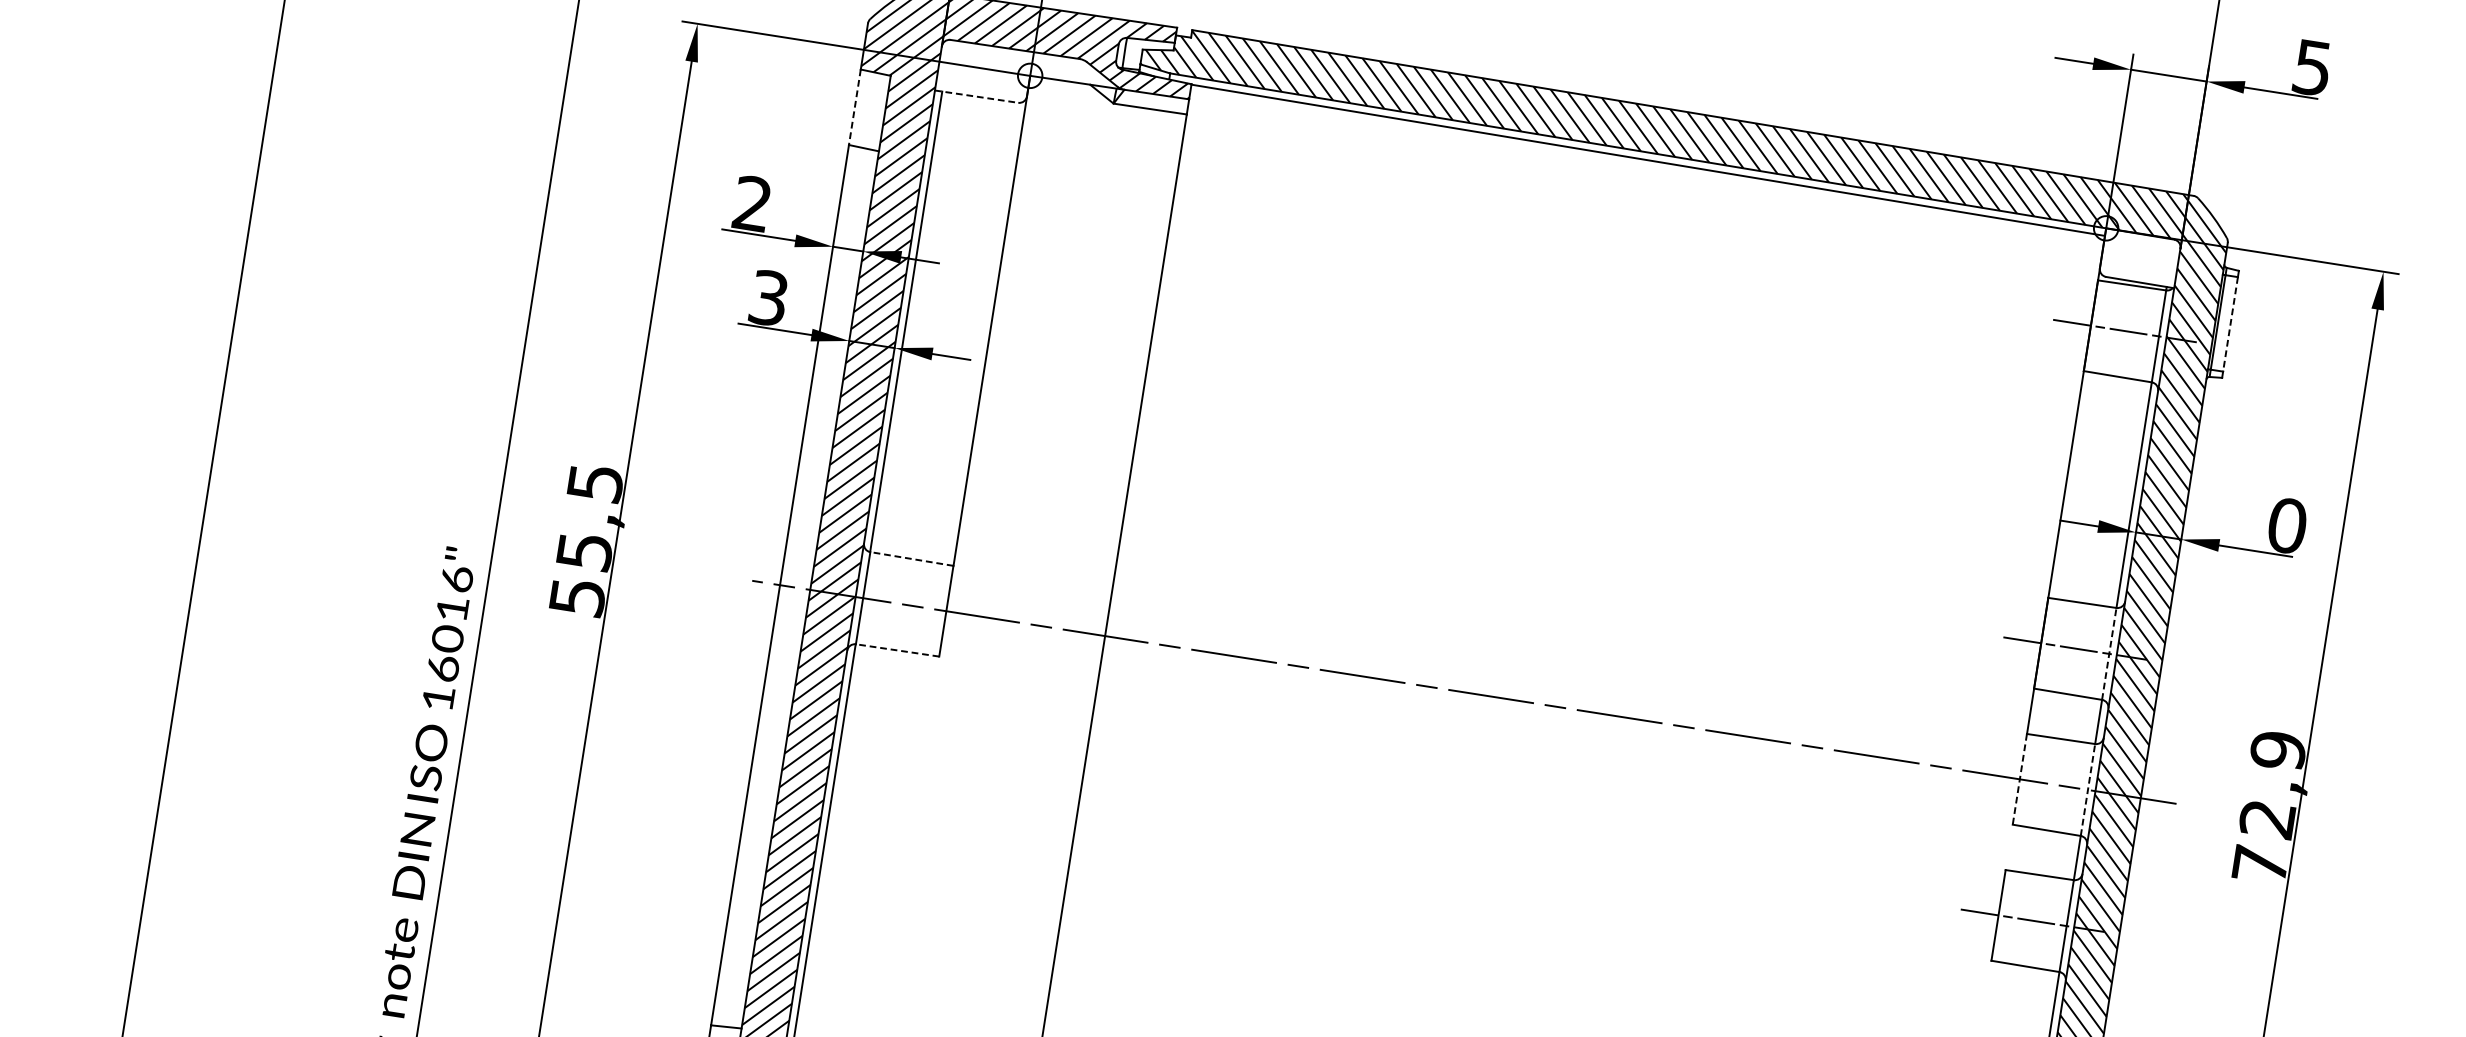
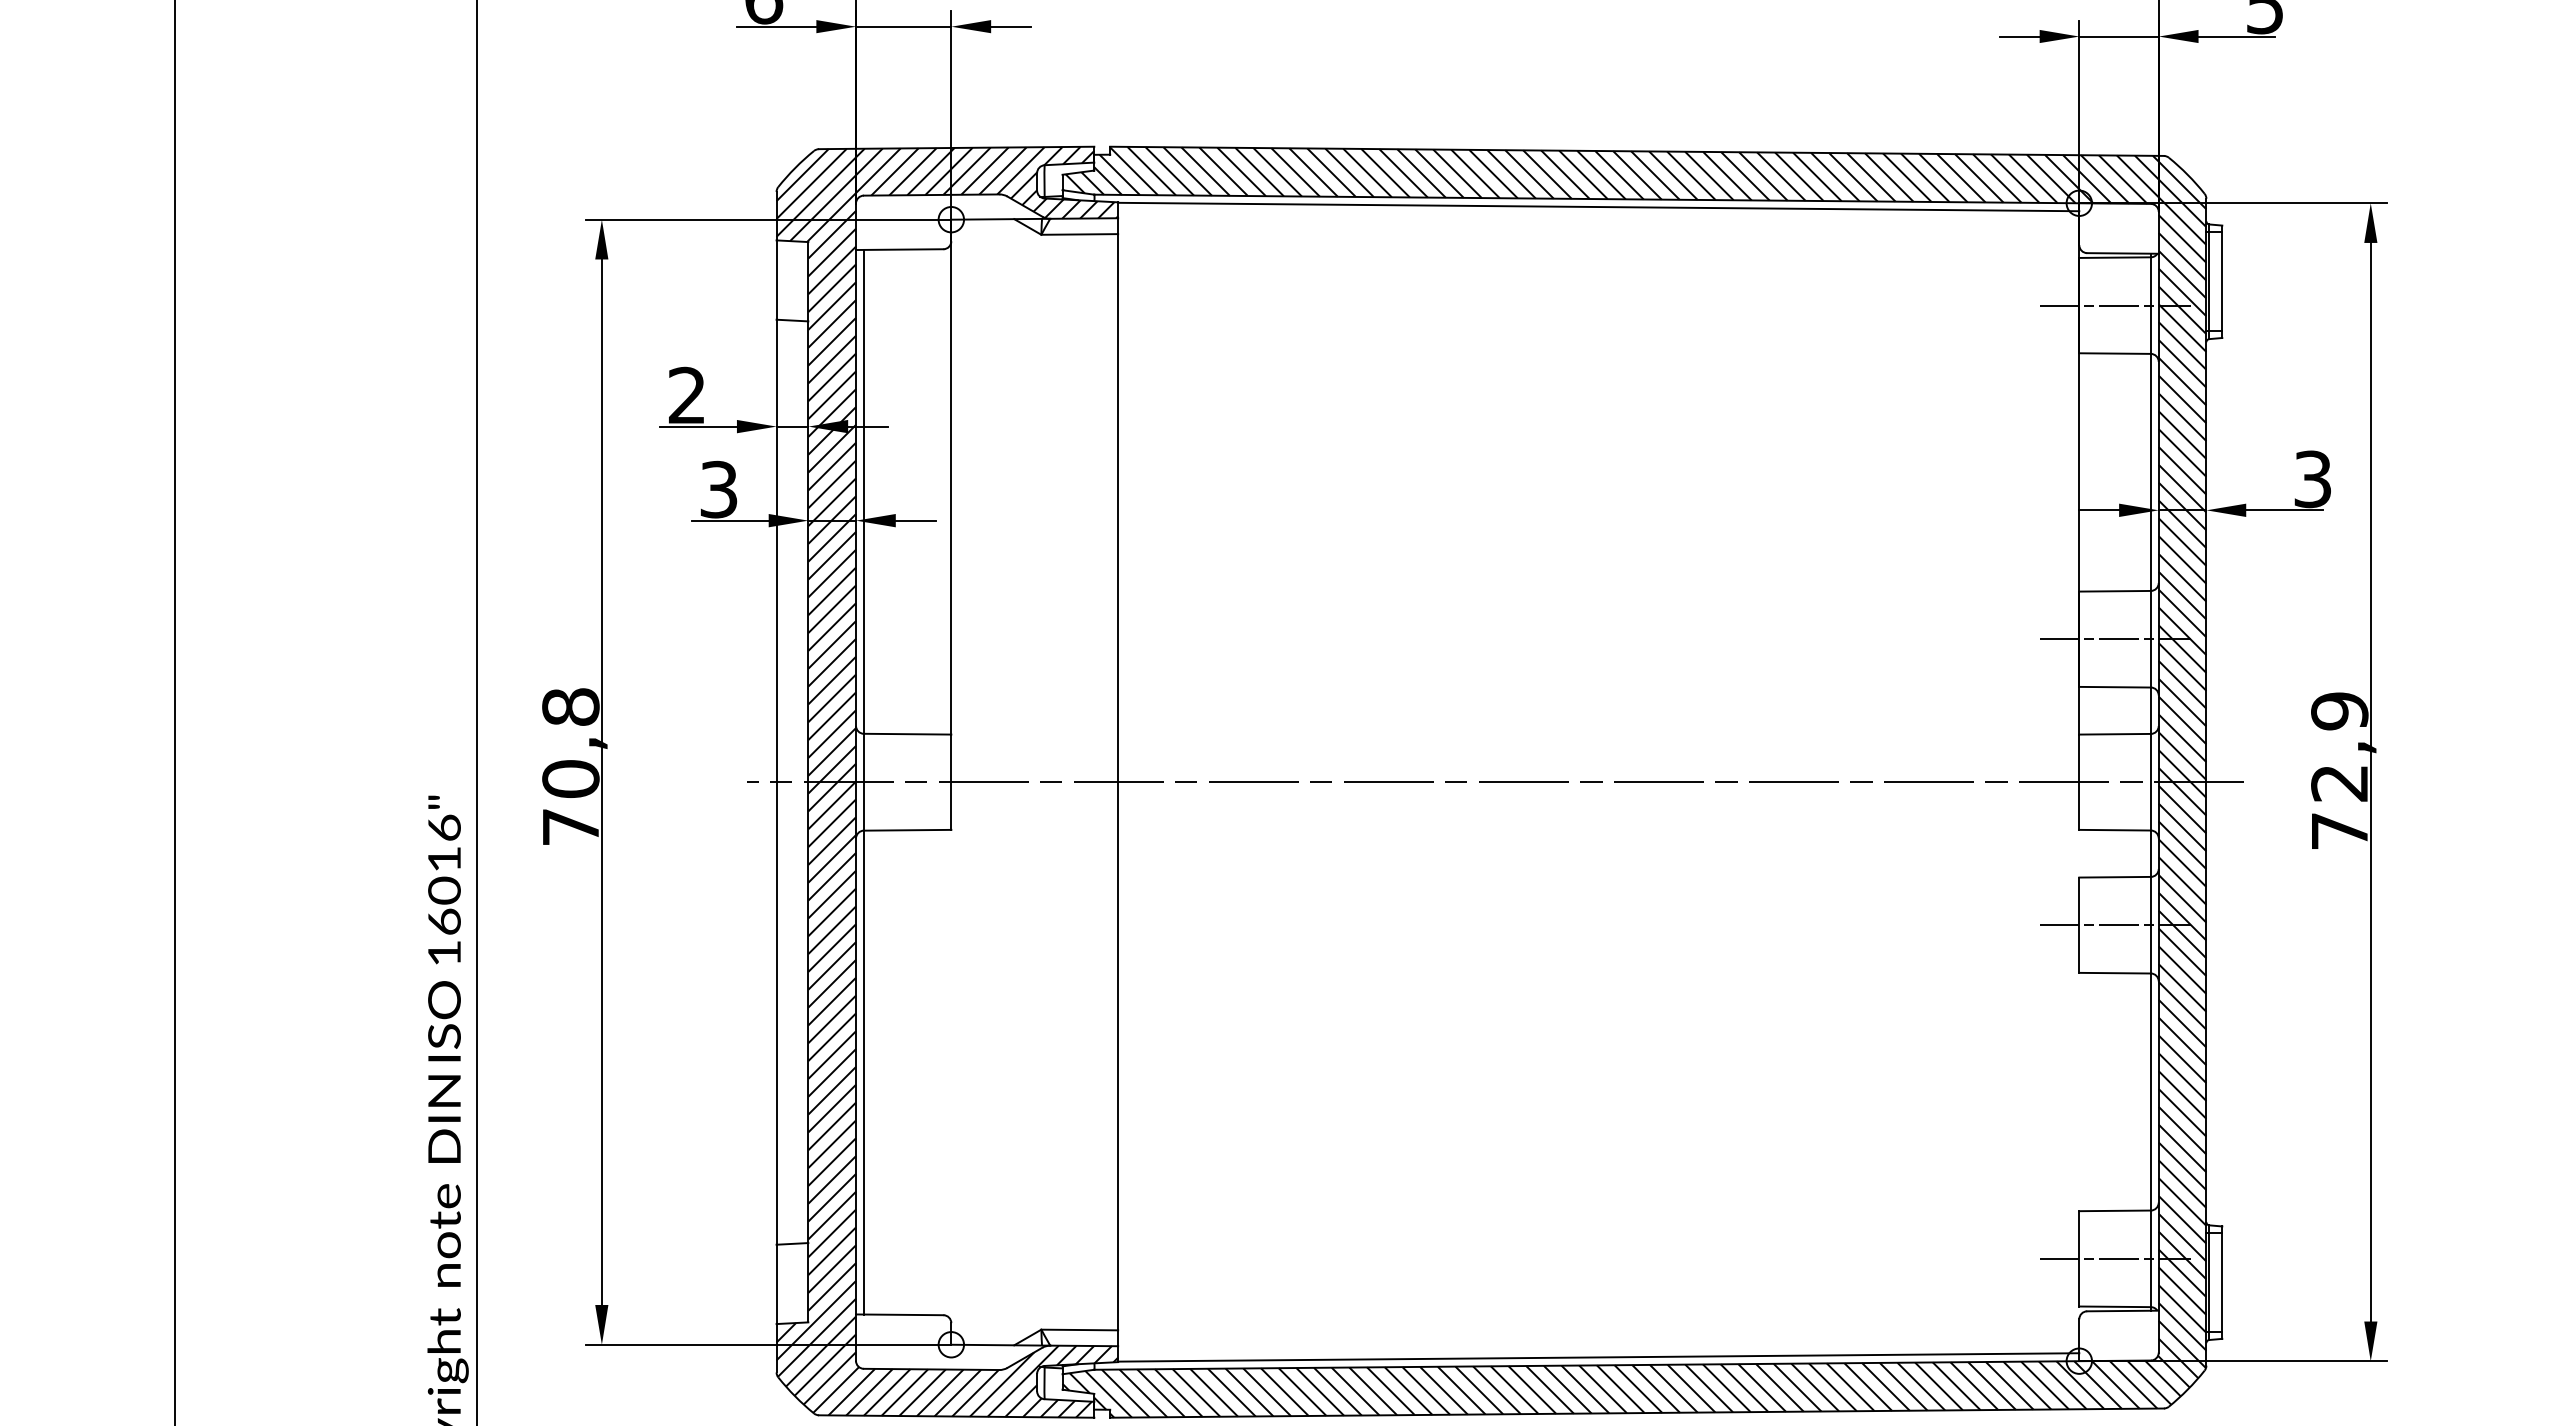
line: (976, 96) -> (899, 249), dashed -> solid
line: (854, 107) -> (776, 280), dashed -> solid
line: (2230, 324) -> (2222, 281), dashed -> solid
text: (2287, 526) -> (2313, 479), 0 -> 3
text: (586, 539) -> (570, 766), 55,5 -> 70,8
line: (911, 559) -> (907, 734), dashed -> solid
line: (897, 650) -> (907, 830), dashed -> solid
line: (2109, 653) -> (2150, 638), dashed -> solid
line: (2020, 779) -> (2079, 782), dashed -> solid
line: (2087, 789) -> (2150, 781), dashed -> solid

